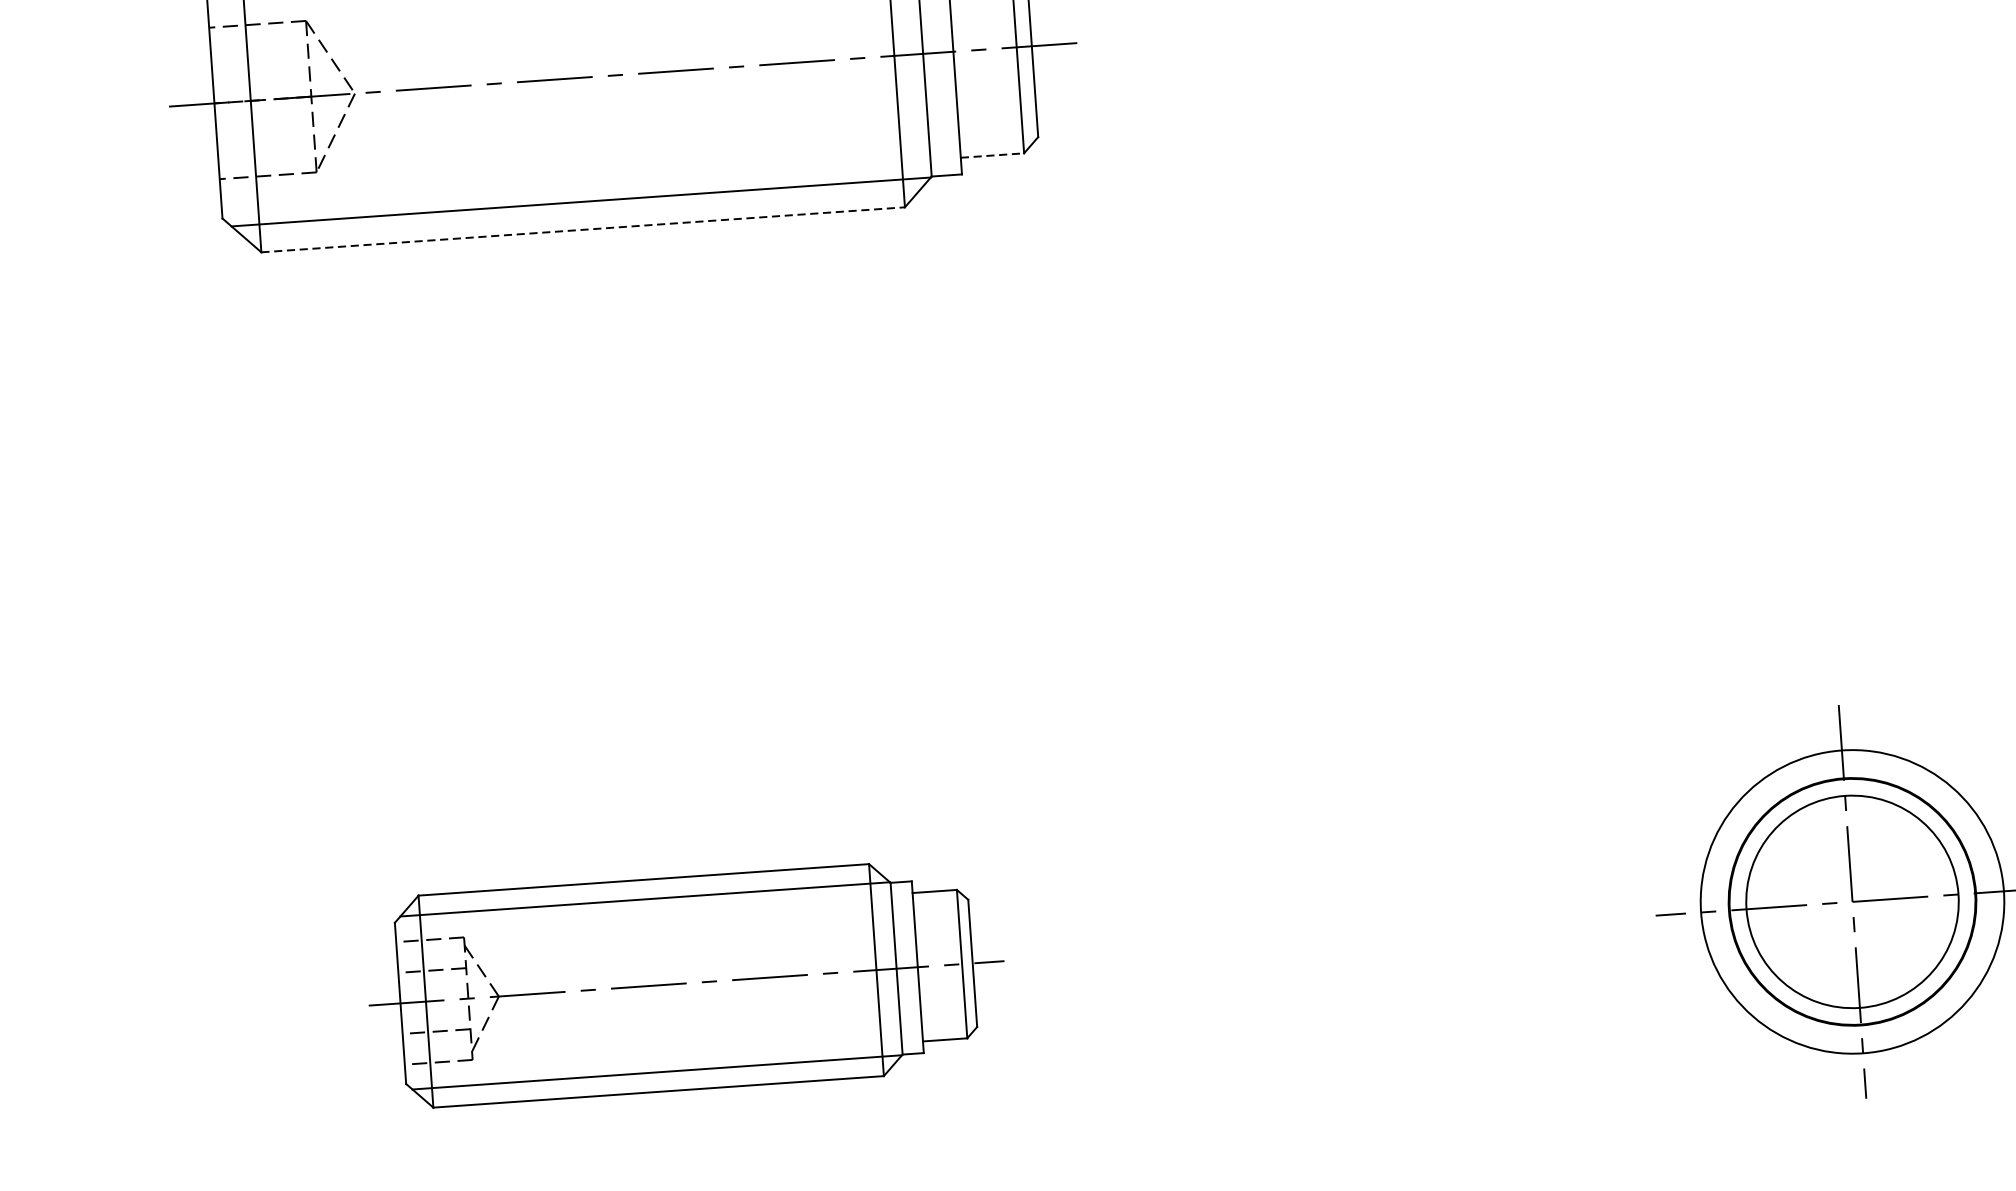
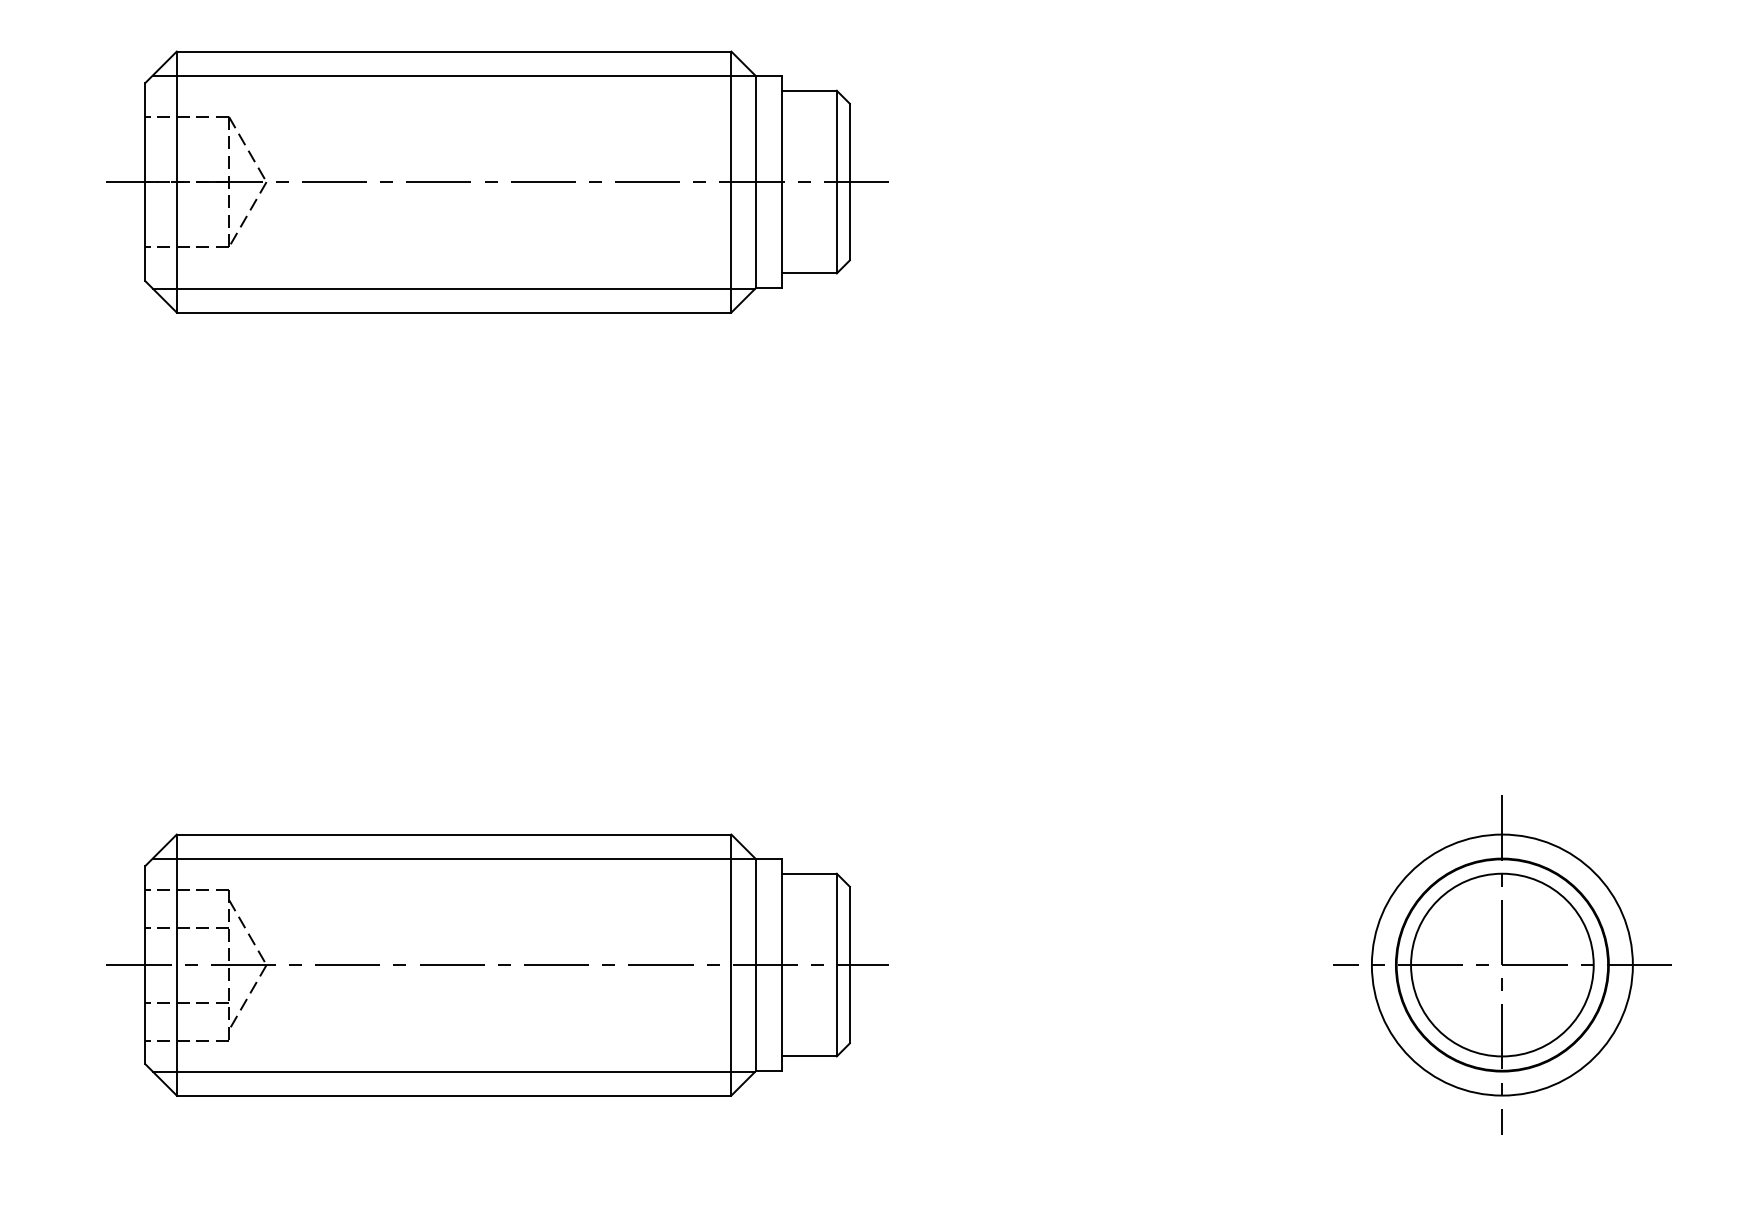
line: (993, 155) -> (810, 273), dashed -> solid
line: (583, 229) -> (454, 312), dashed -> solid
part: (686, 982) -> (497, 964), size x1.43

